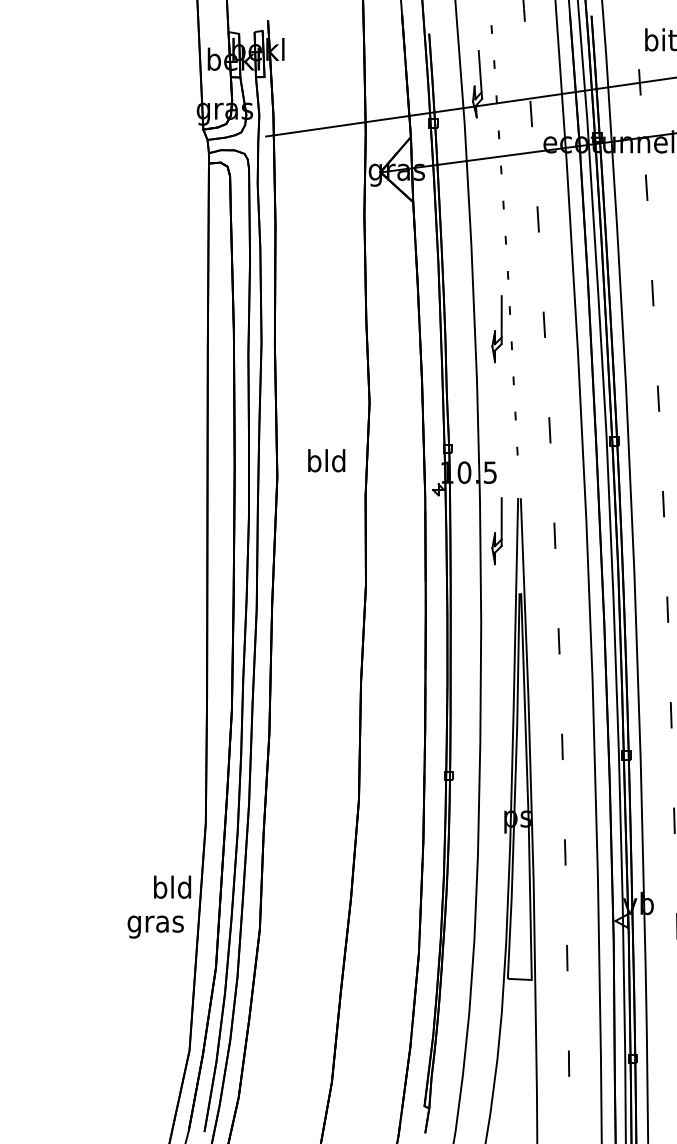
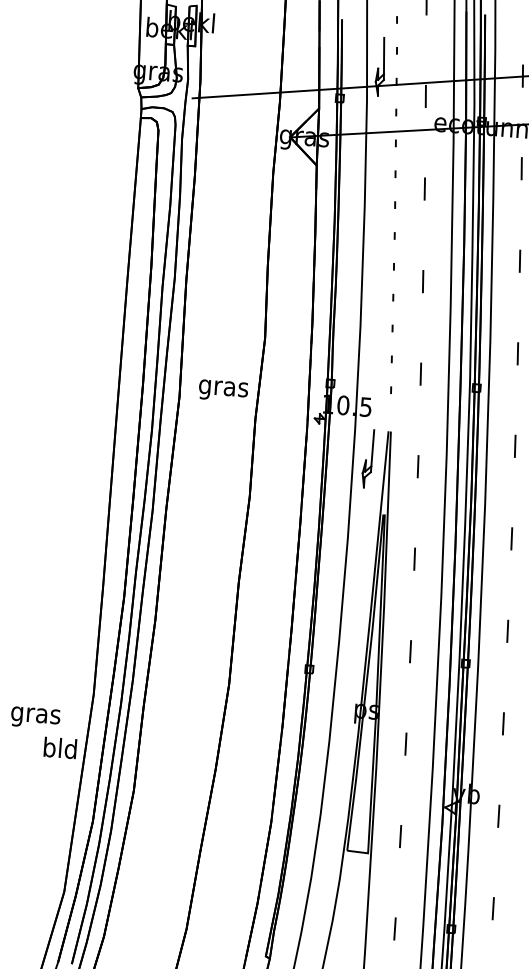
part: (496, 329) -> (380, 282), removed
text: (326, 463) -> (223, 388), bld -> gras
text: (155, 926) -> (35, 717), moved

